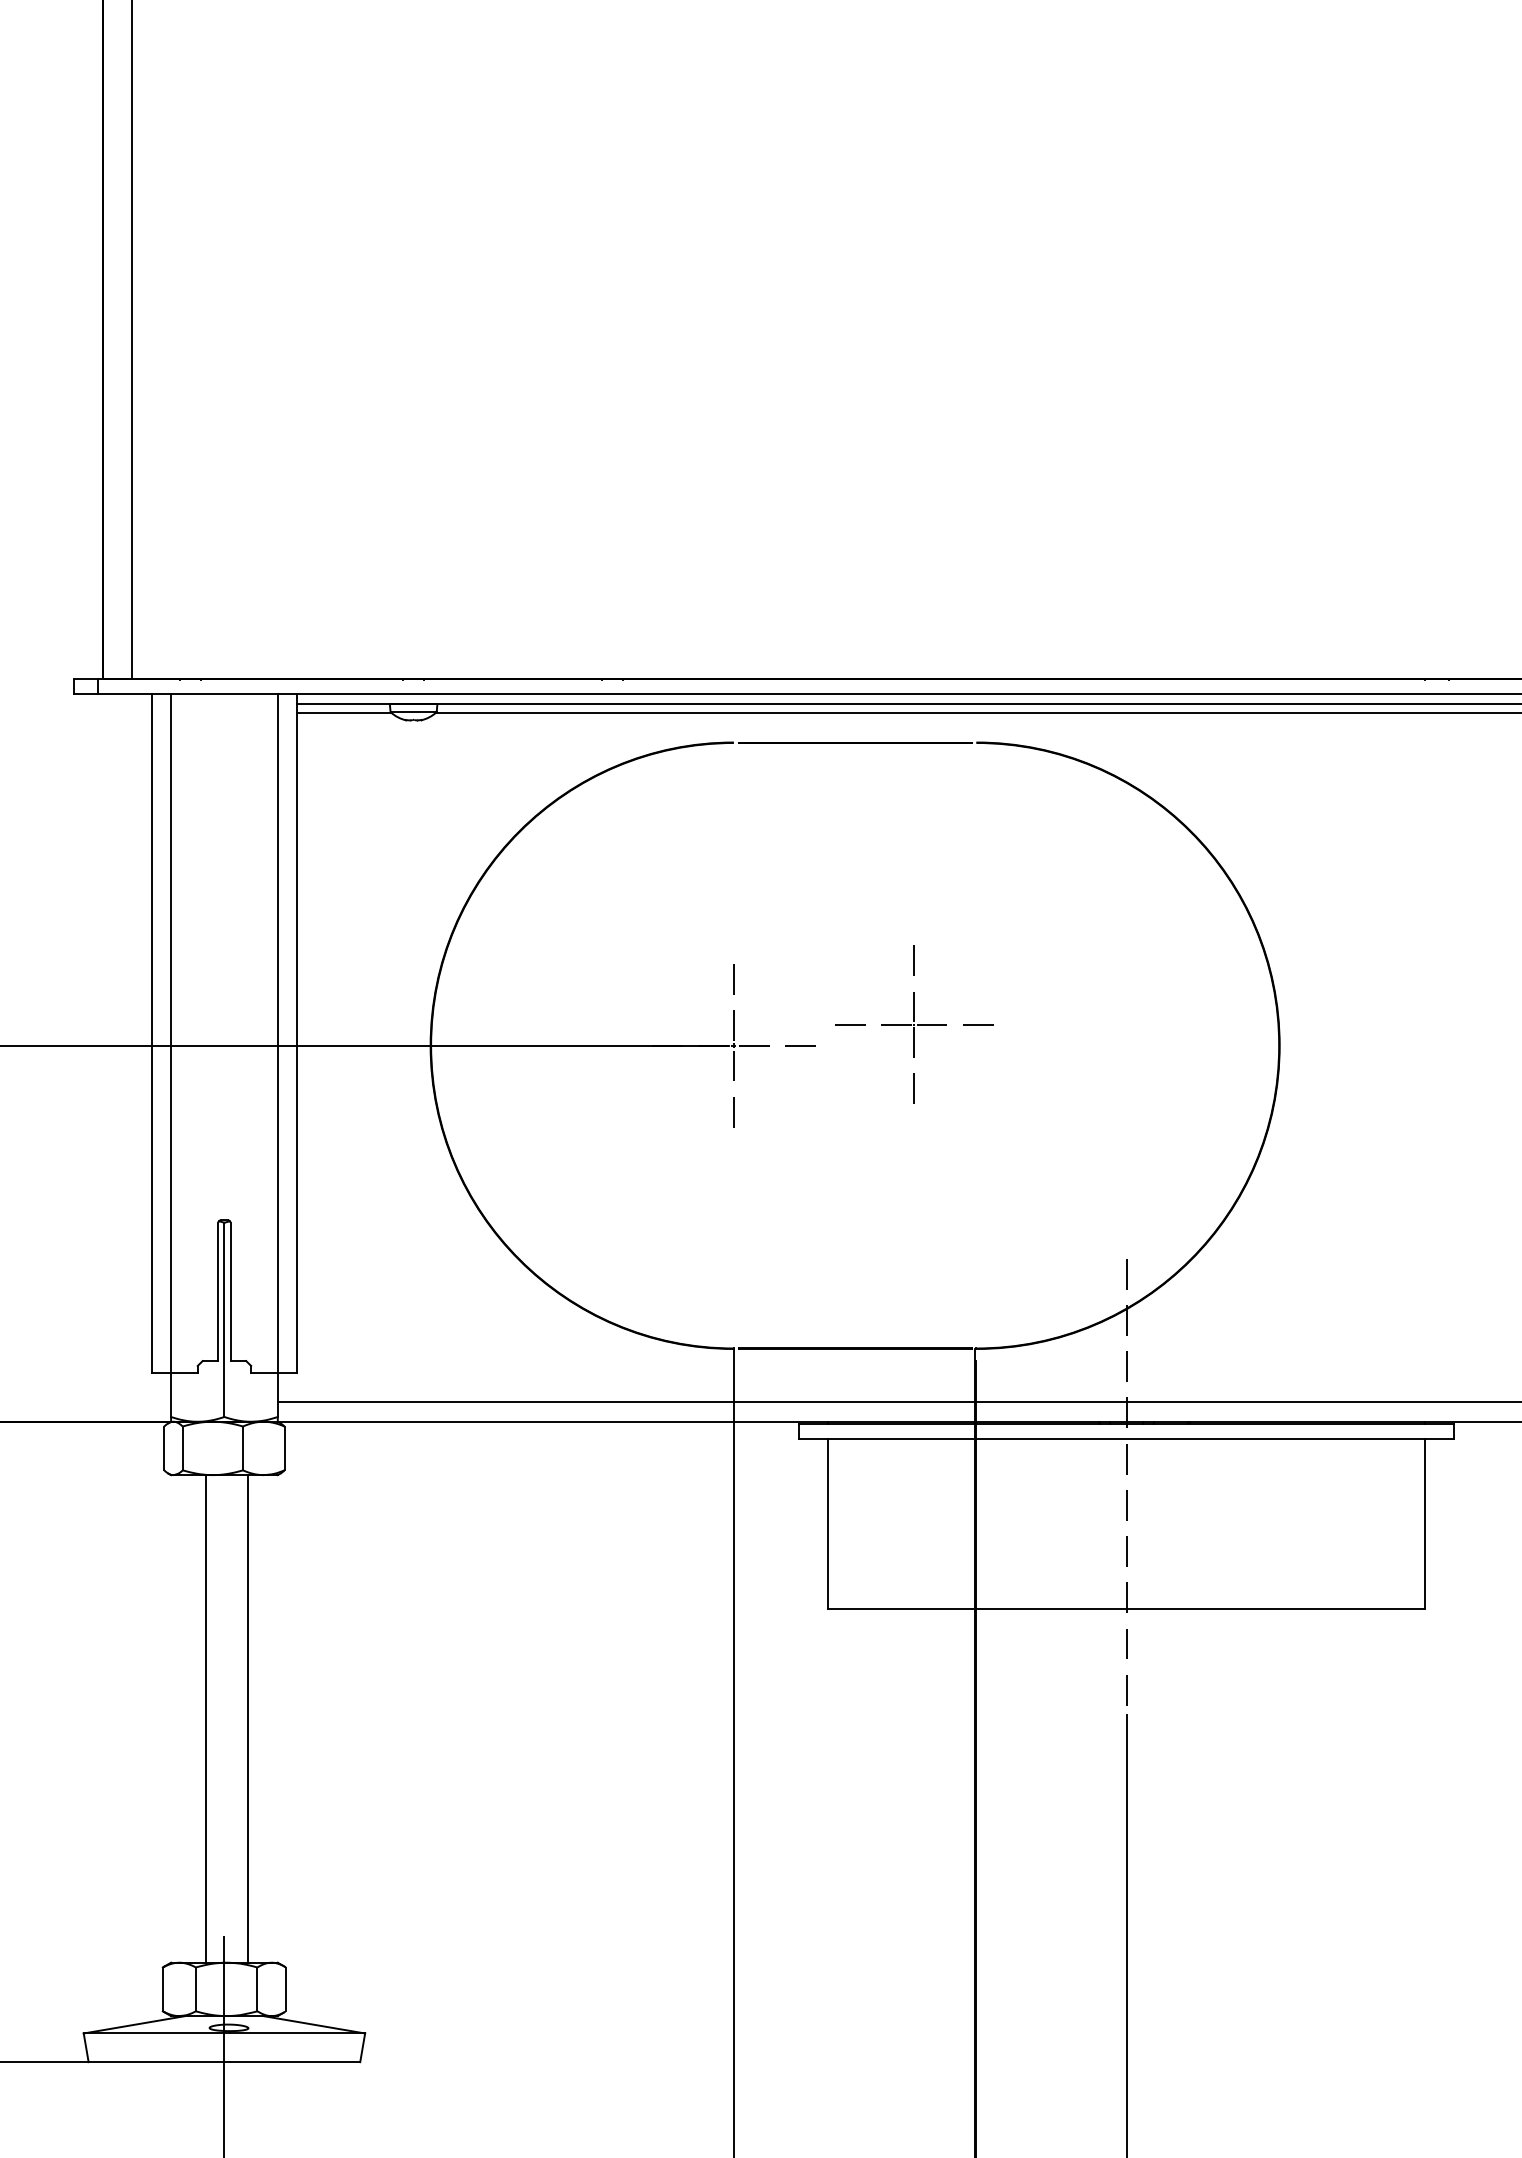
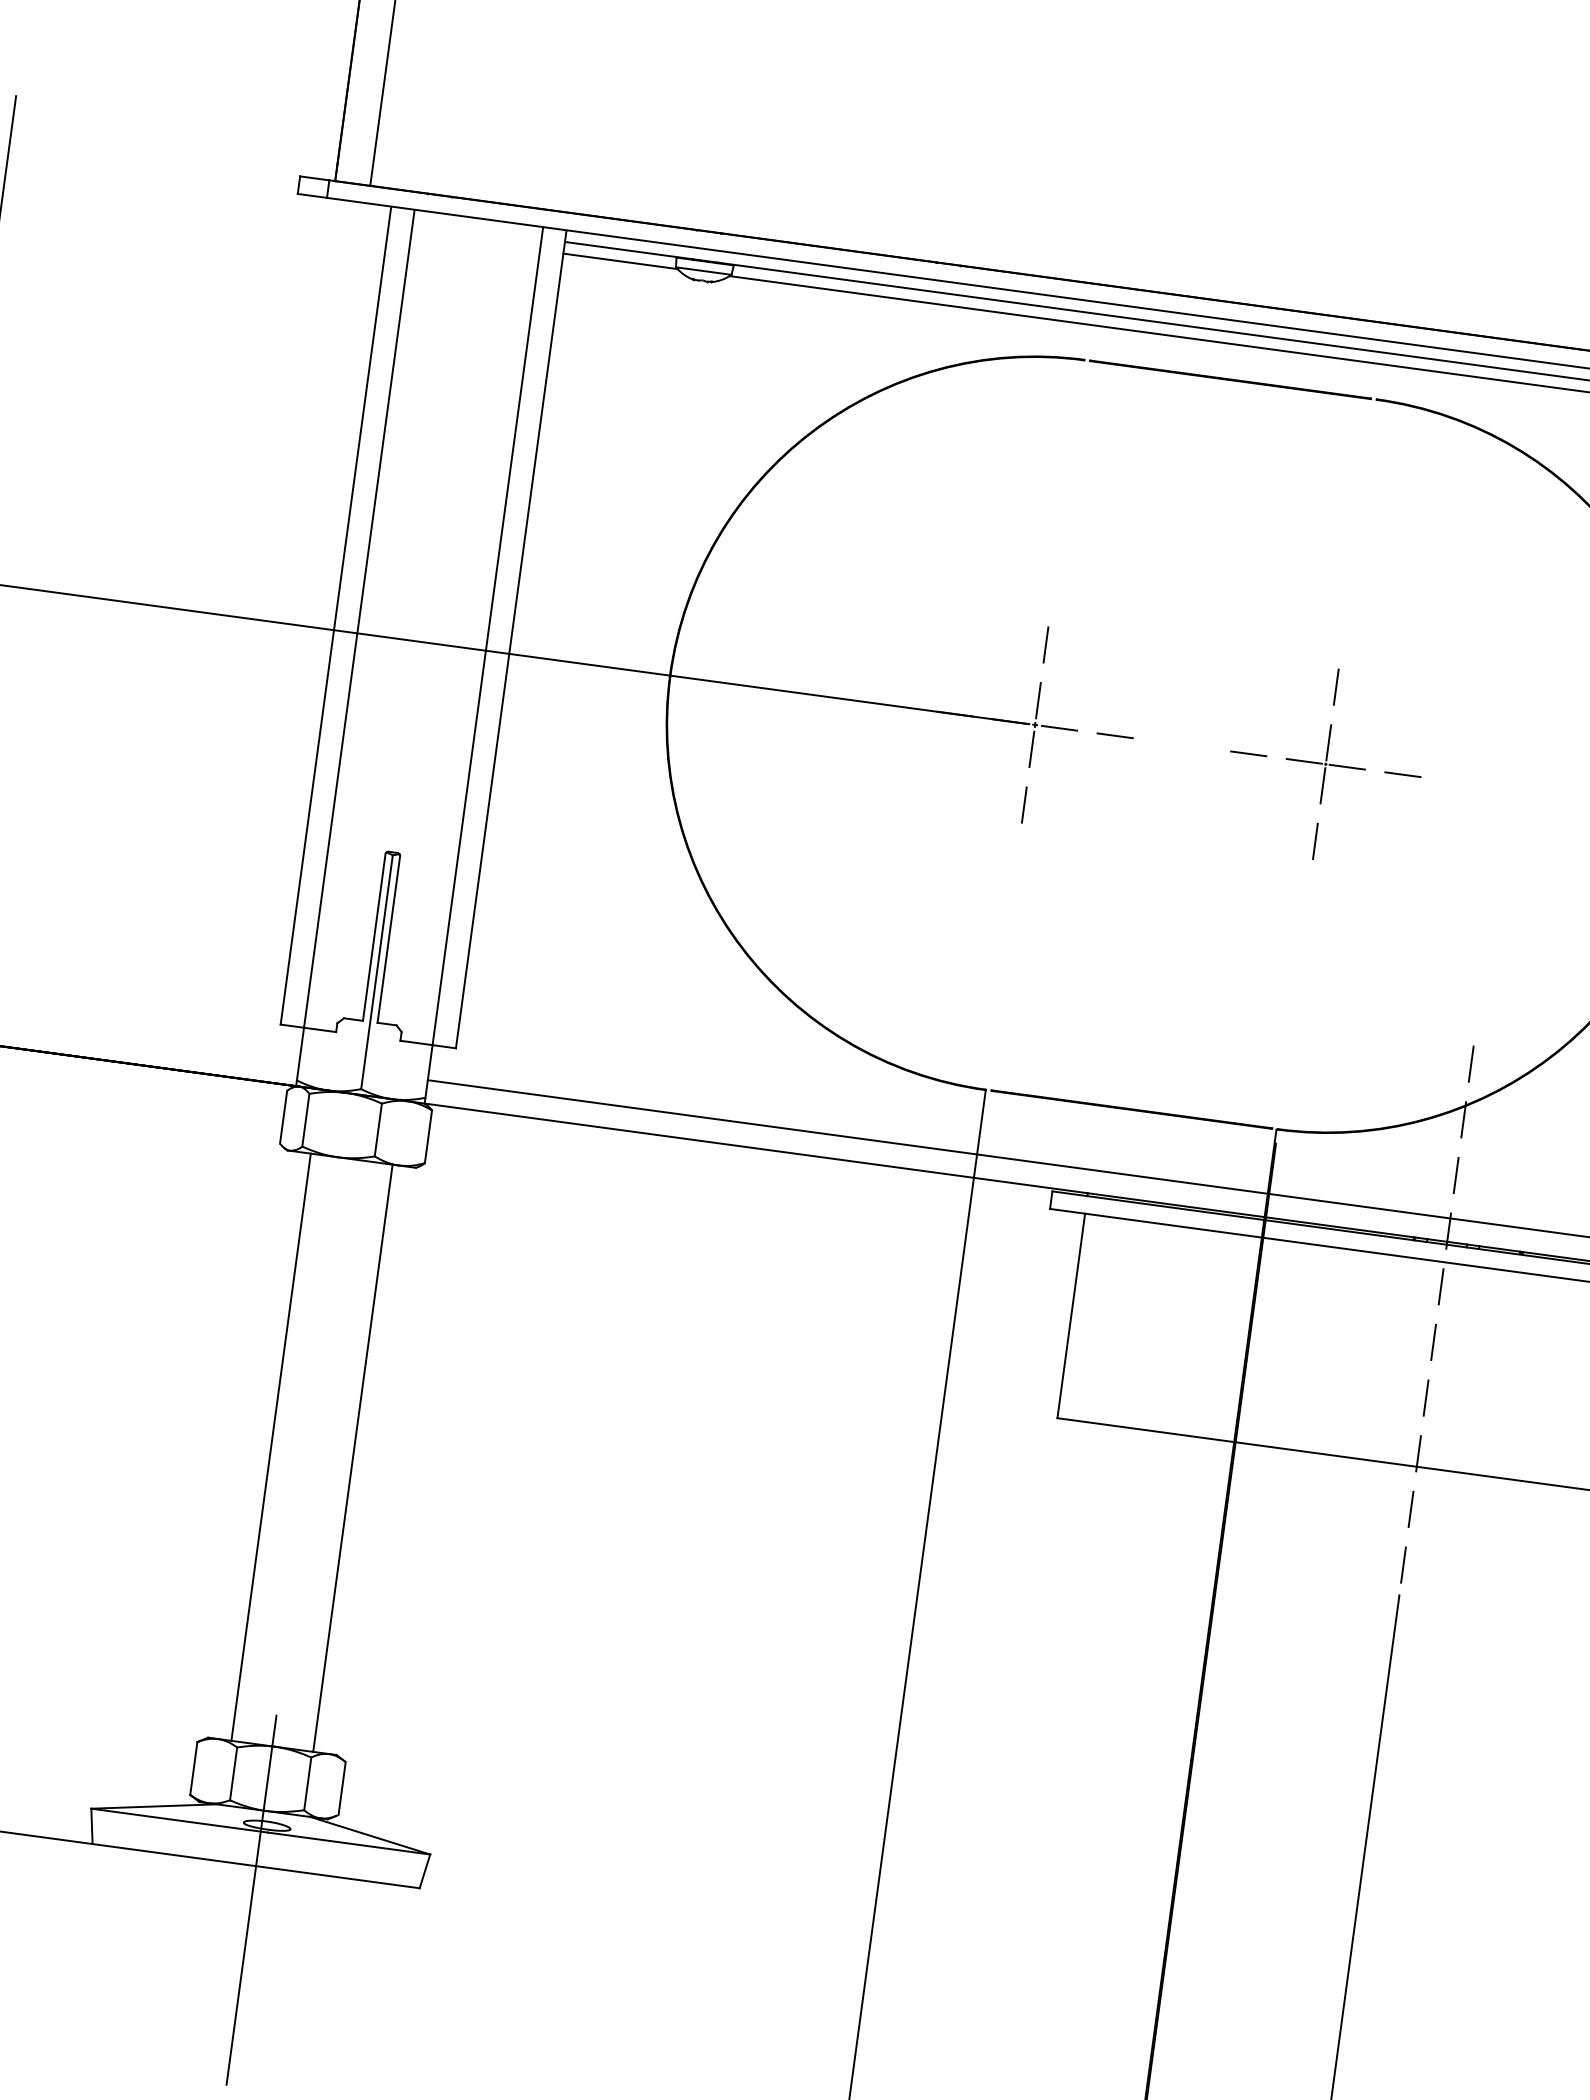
part: (914, 1024) -> (1326, 764), moved
line: (206, 1718) -> (353, 1457), moved
line: (248, 1718) -> (271, 1446), moved

